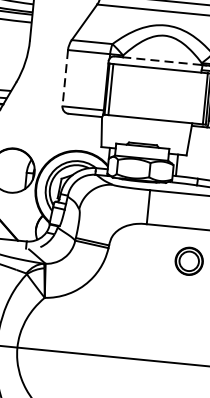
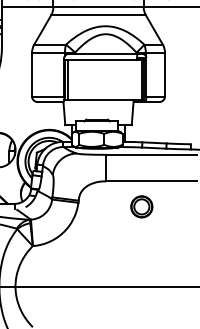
line: (161, 61) -> (105, 54), dashed -> solid
line: (65, 78) -> (32, 74), dashed -> solid

